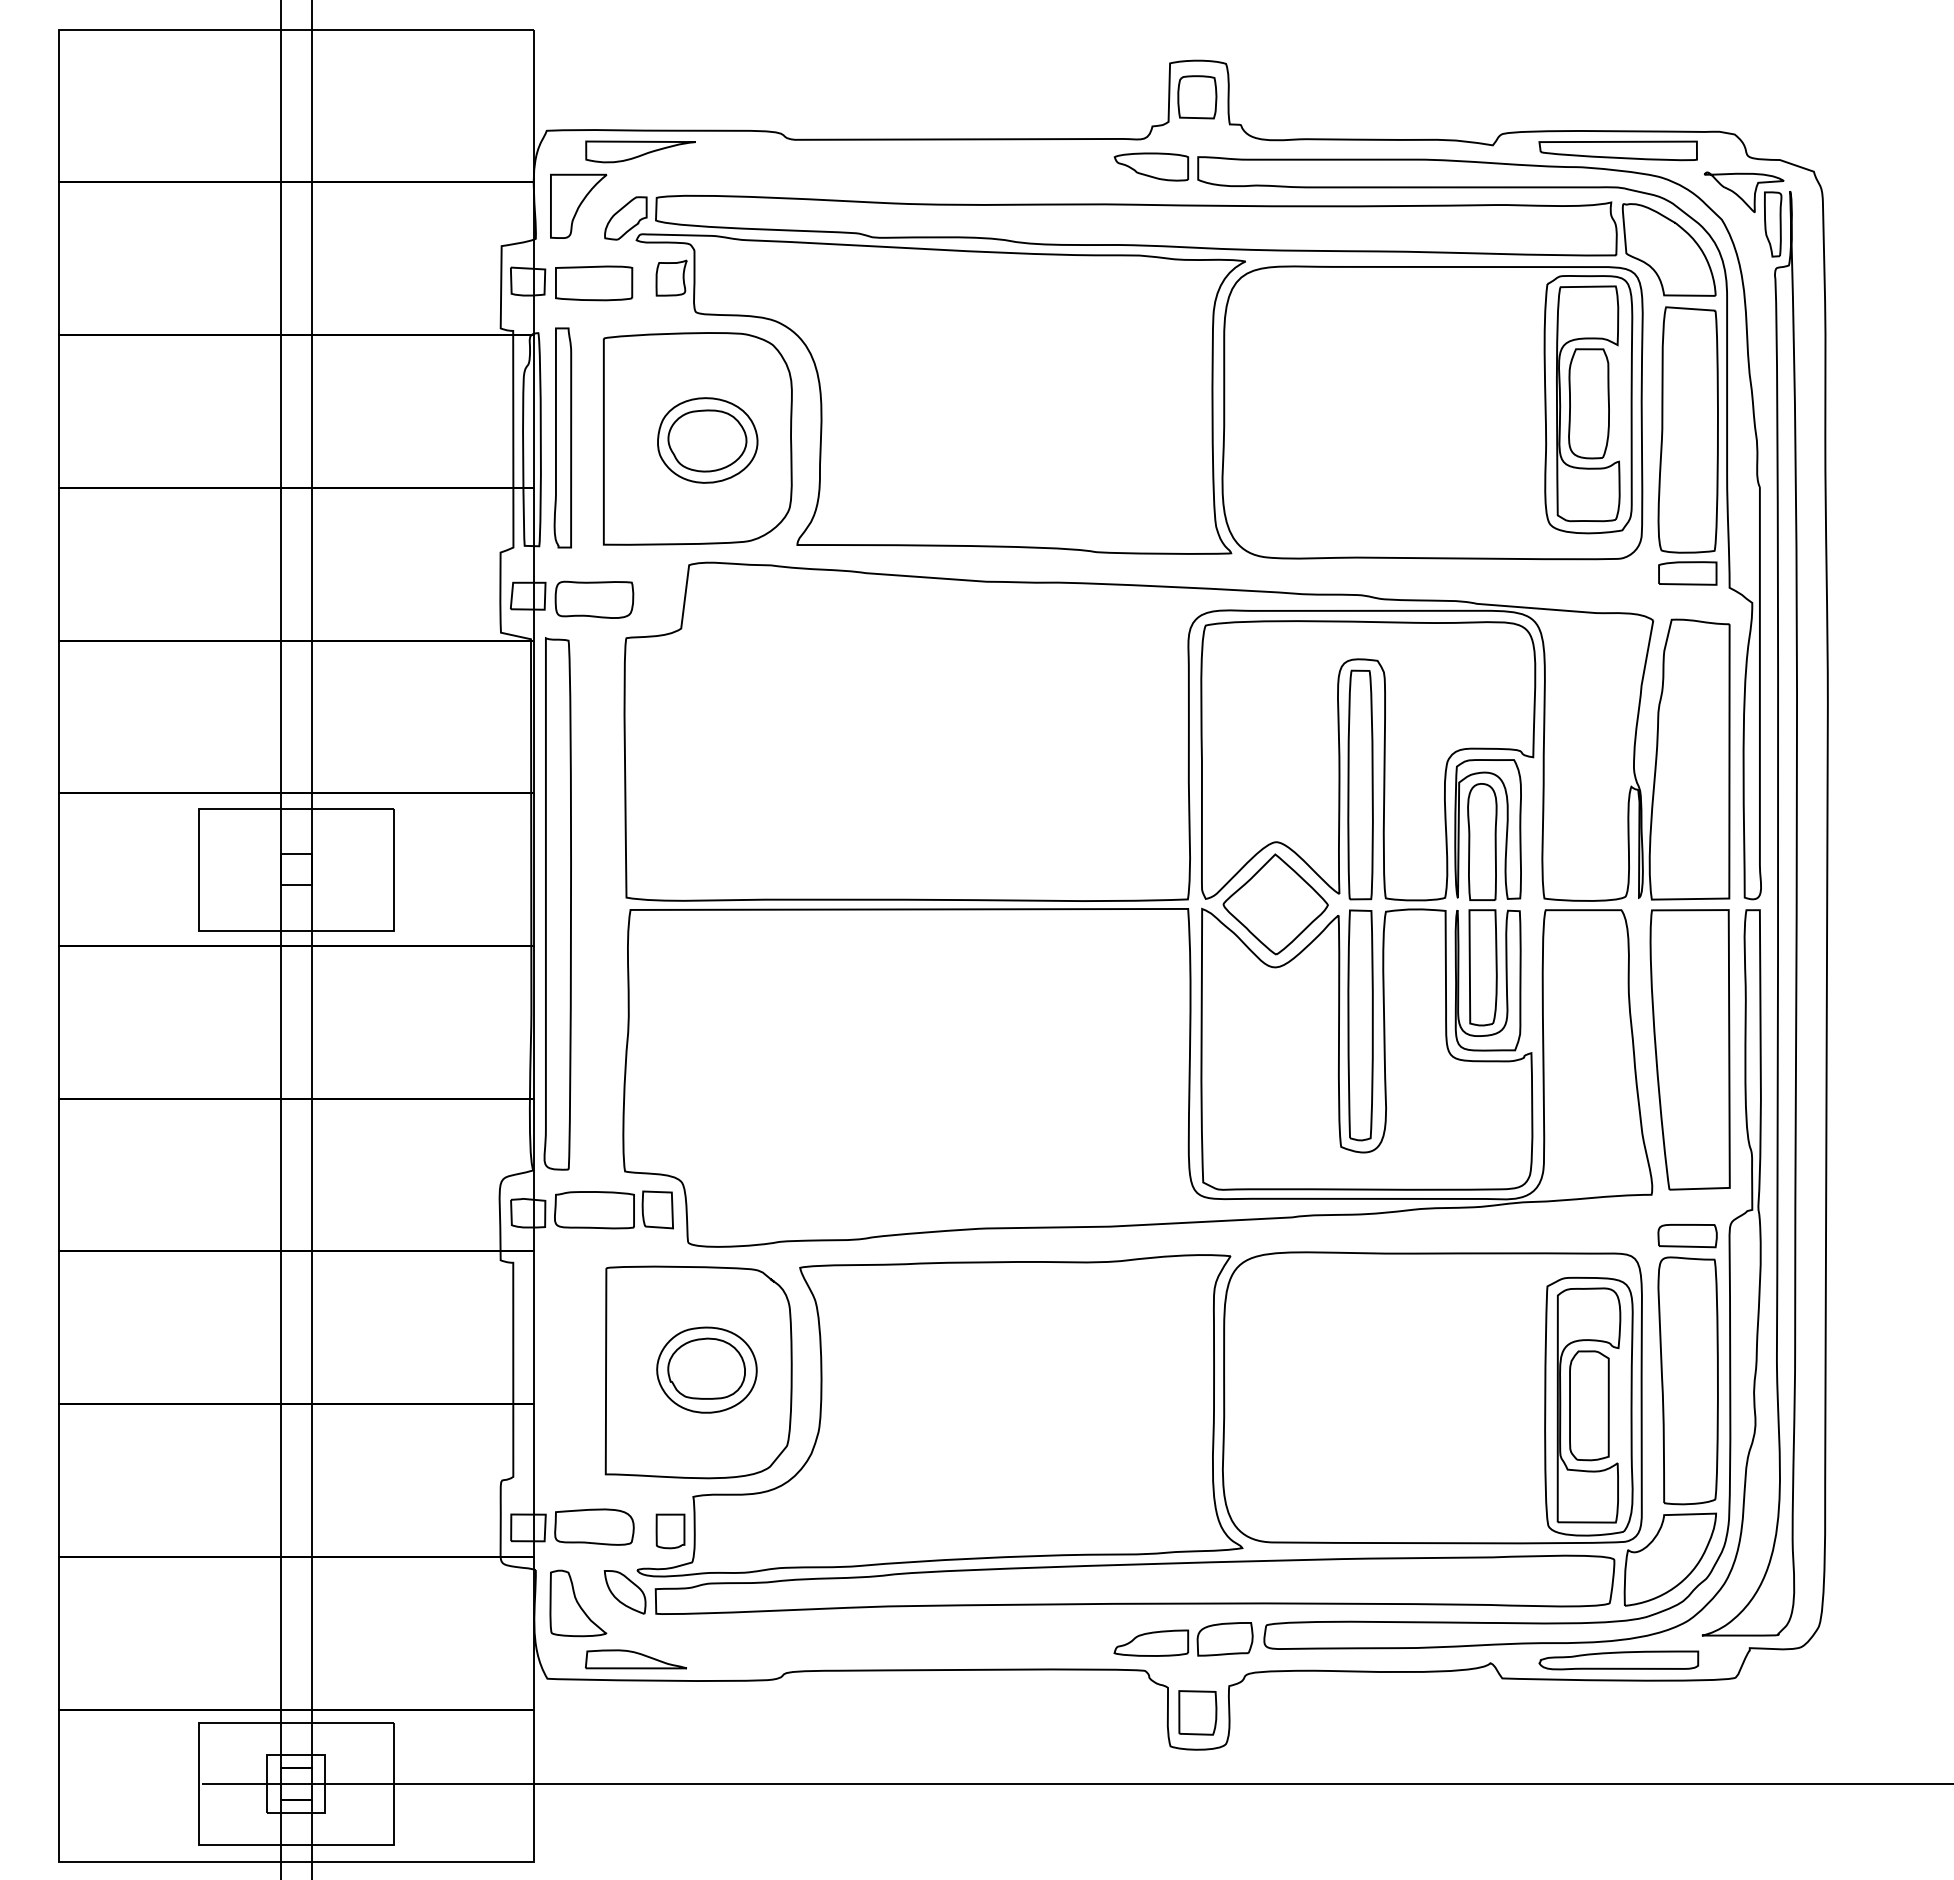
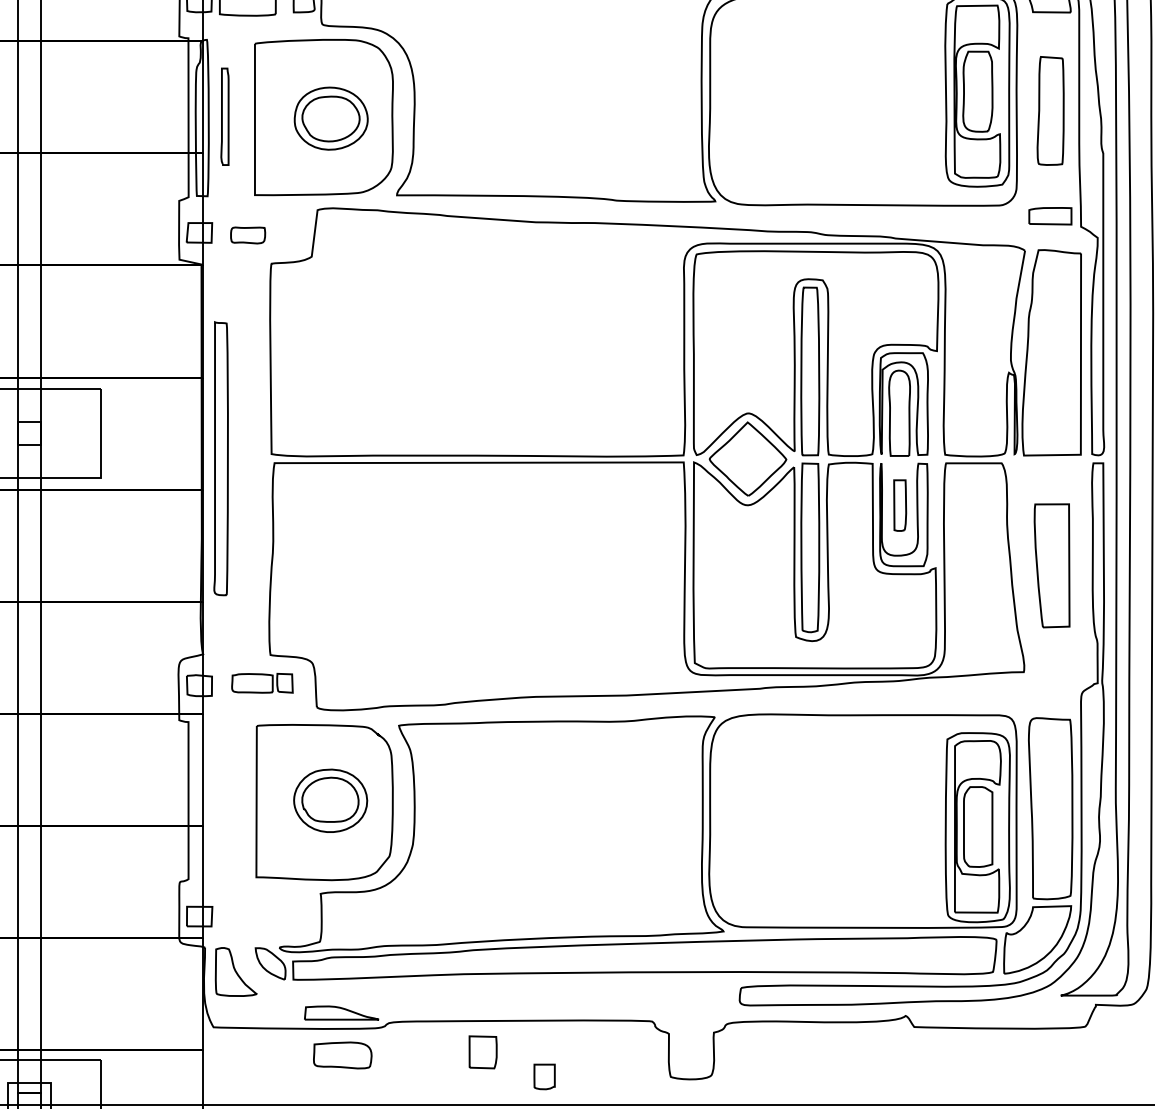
part: (1687, 429) -> (1050, 110), size x0.6
part: (562, 437) -> (224, 116), size x0.6
part: (594, 599) -> (248, 235), size x0.6
part: (557, 903) -> (220, 458), size x0.7
part: (1482, 967) -> (899, 505), size x0.6
part: (1689, 1049) -> (1051, 565), size x0.6
part: (613, 1209) -> (262, 682), size x0.7
part: (1687, 1236) -> (1050, 702), removed
part: (594, 1526) -> (342, 1054), moved
part: (670, 1531) -> (544, 1077), moved
part: (1183, 1639) -> (680, 998), removed
part: (635, 1659) -> (341, 1013), moved
part: (1618, 1660) -> (999, 1013), removed
part: (1197, 1712) -> (482, 1052), moved

